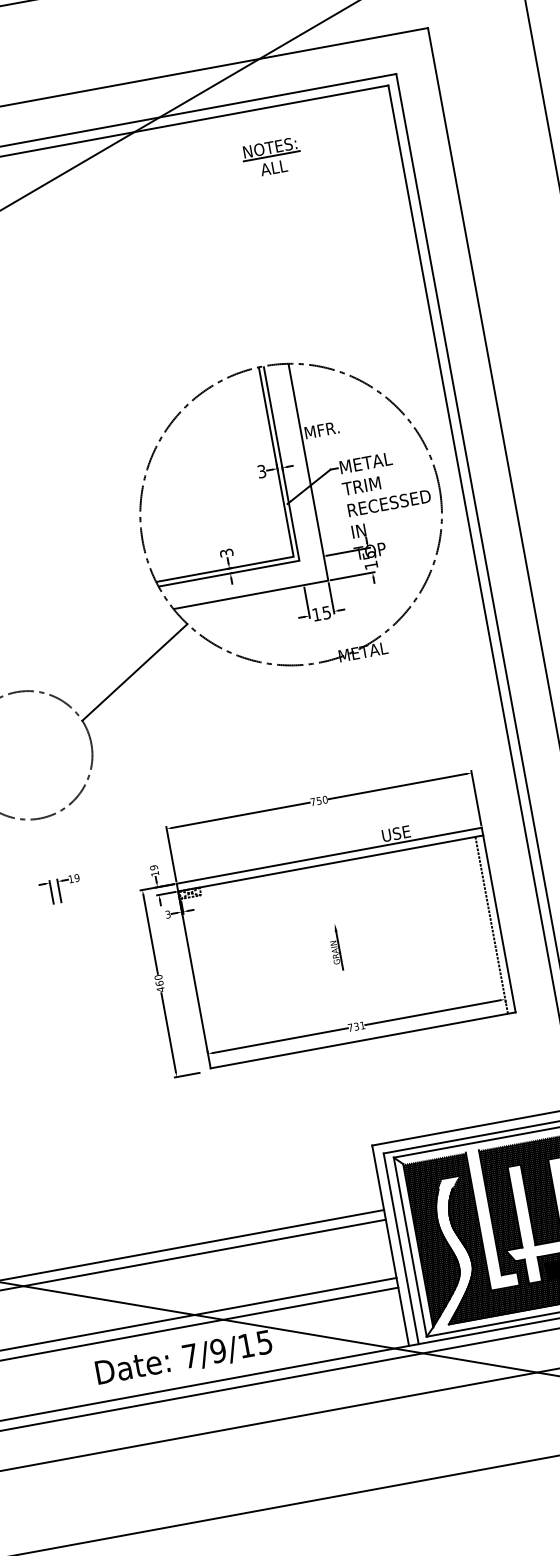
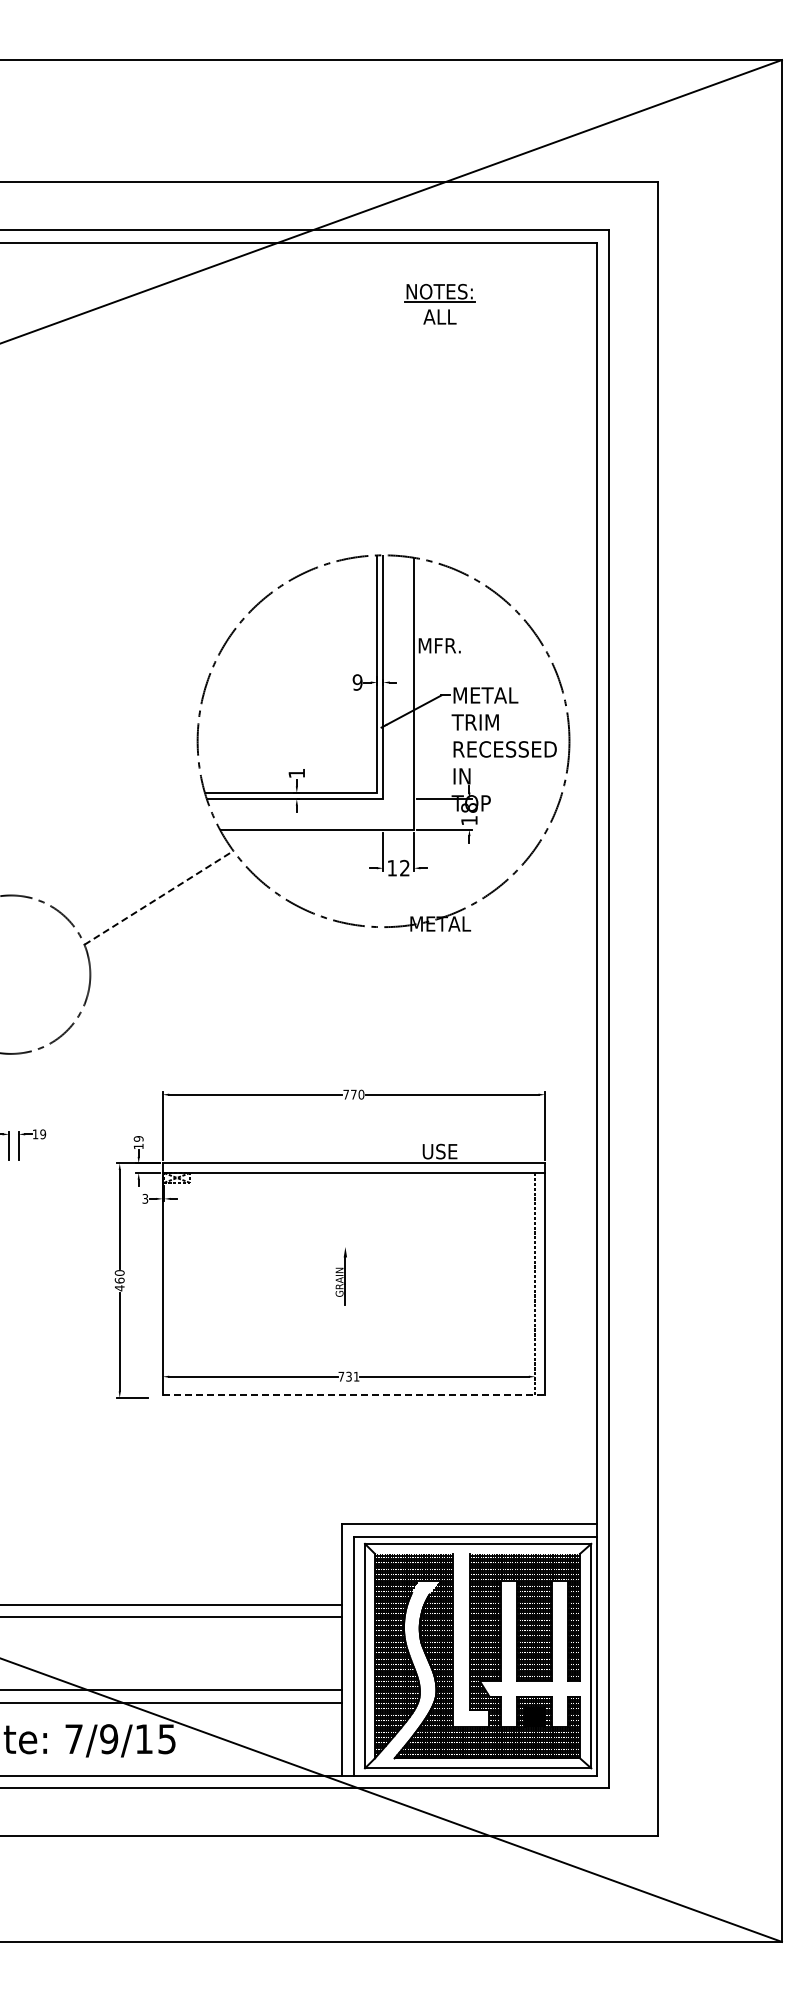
text: (261, 471) -> (357, 682), 3 -> 9
text: (226, 553) -> (296, 773), 3 -> 1
text: (369, 554) -> (469, 807), 15 -> 18
text: (326, 612) -> (404, 867), 15 -> 12
line: (135, 672) -> (159, 897), solid -> dashed
text: (318, 800) -> (353, 1094), 750 -> 770
line: (363, 1040) -> (354, 1394), solid -> dashed

